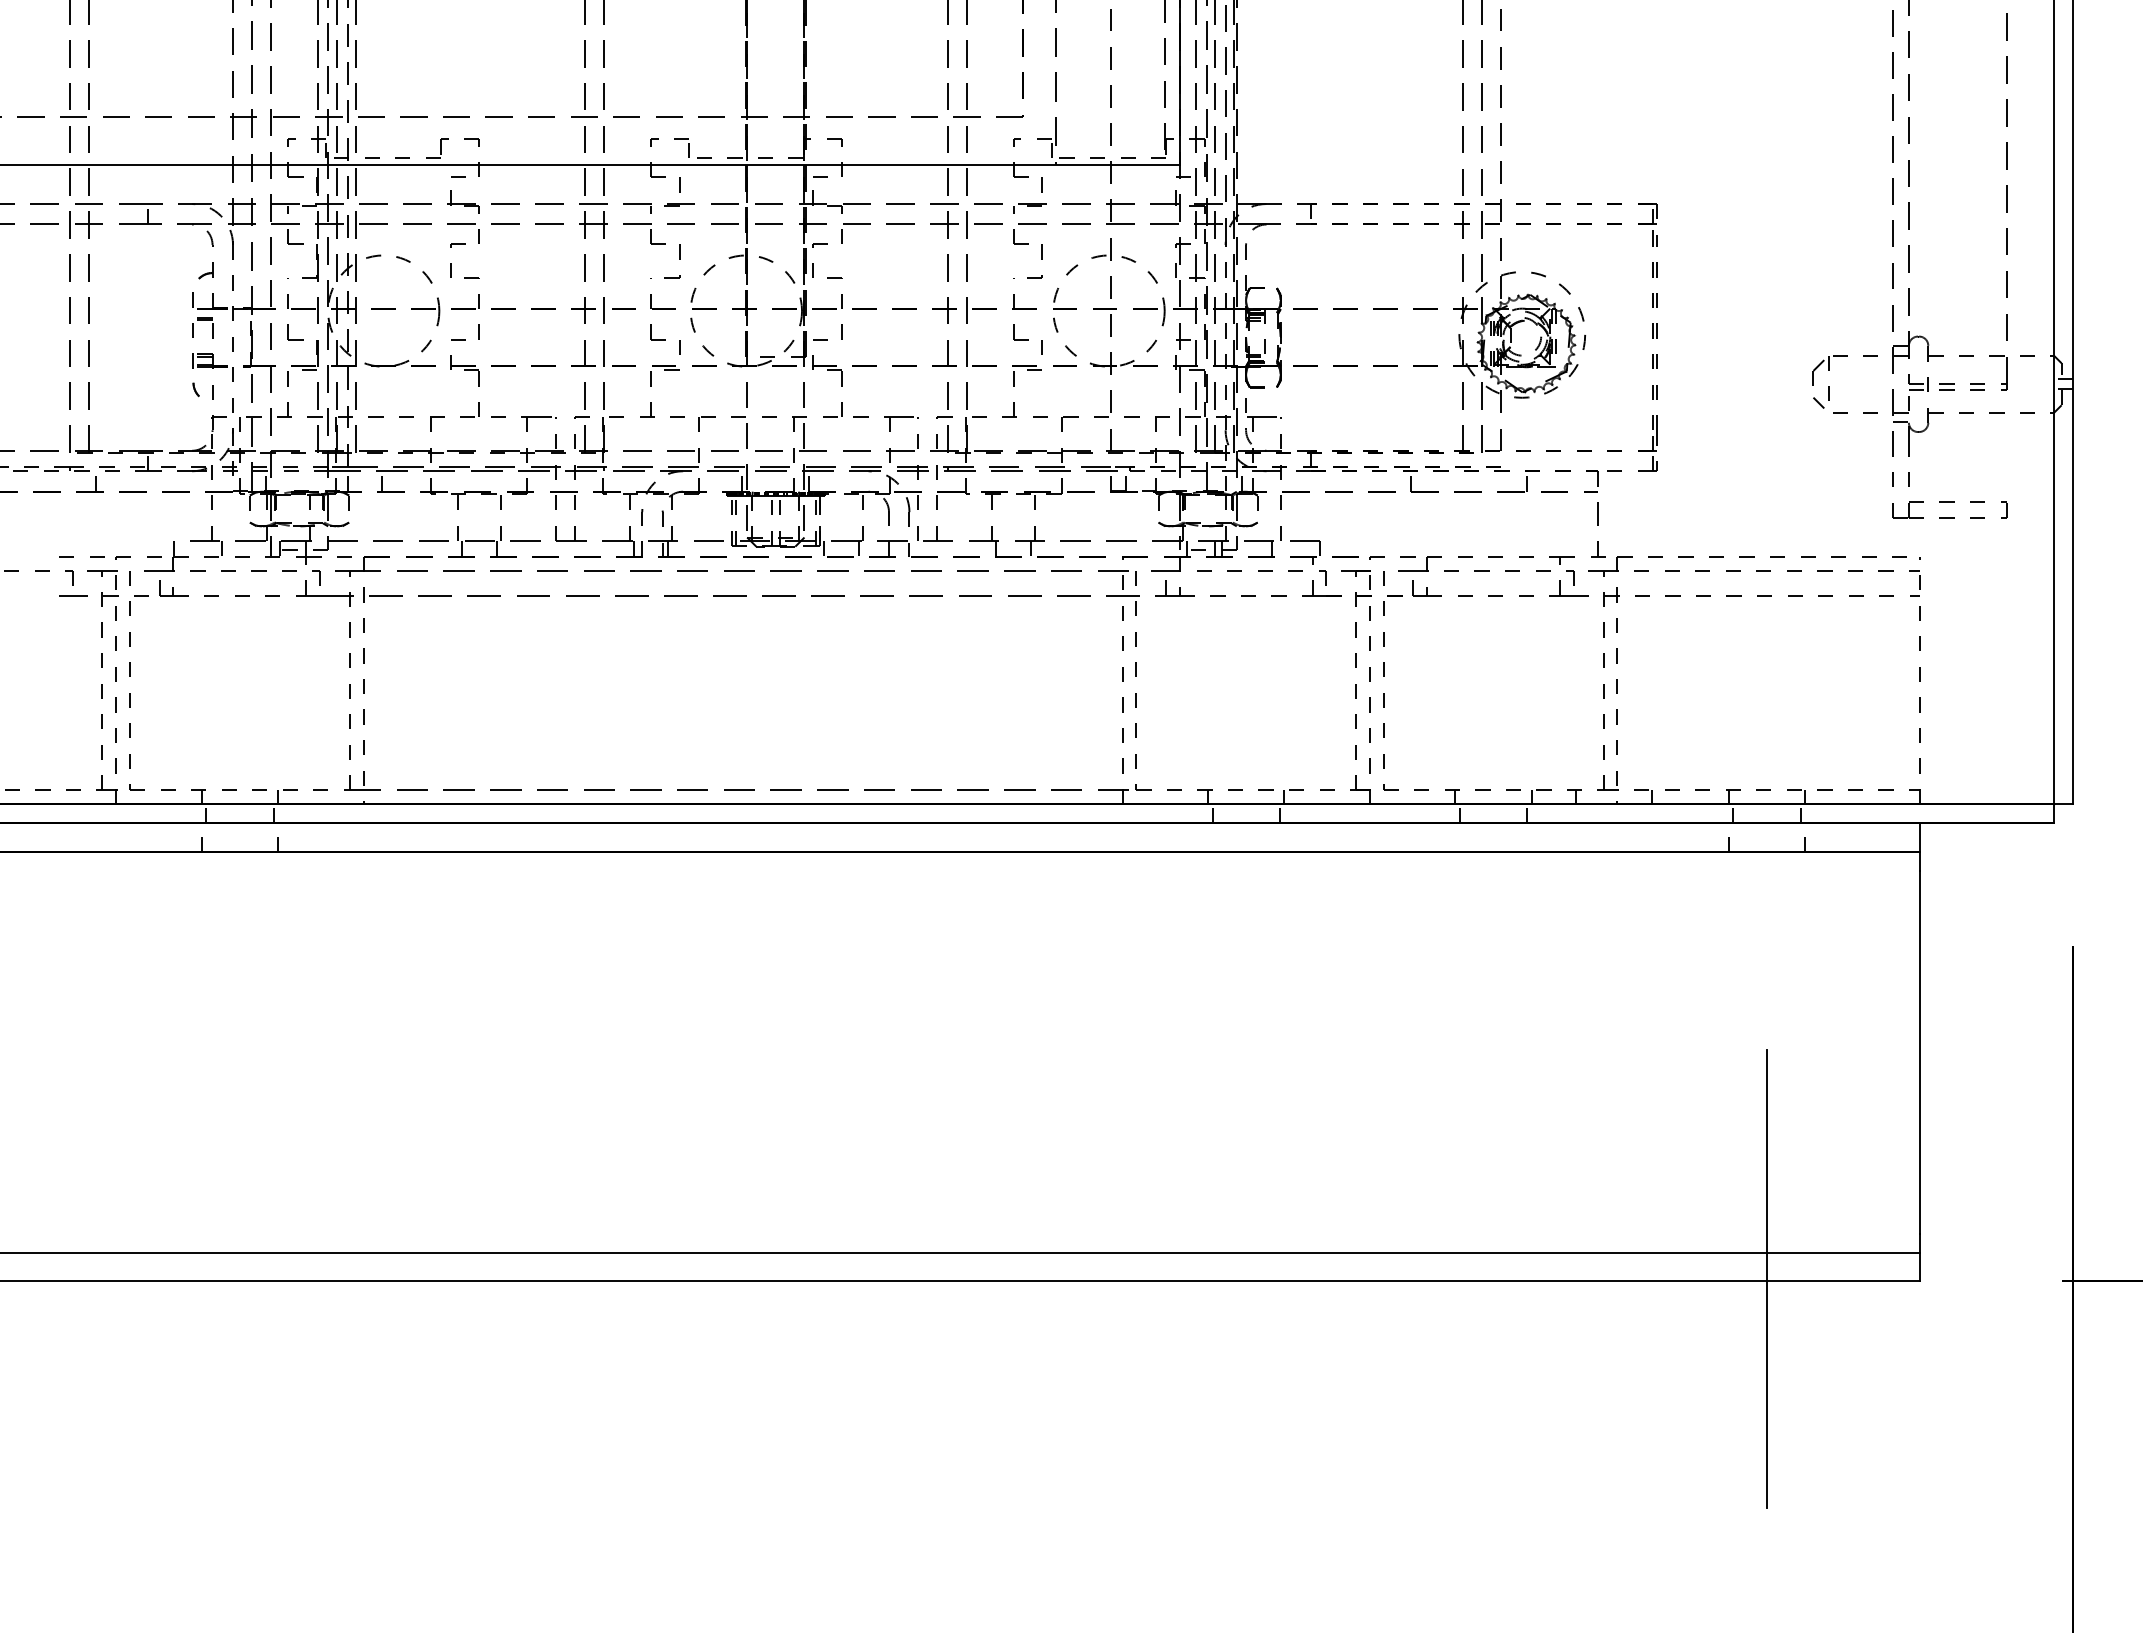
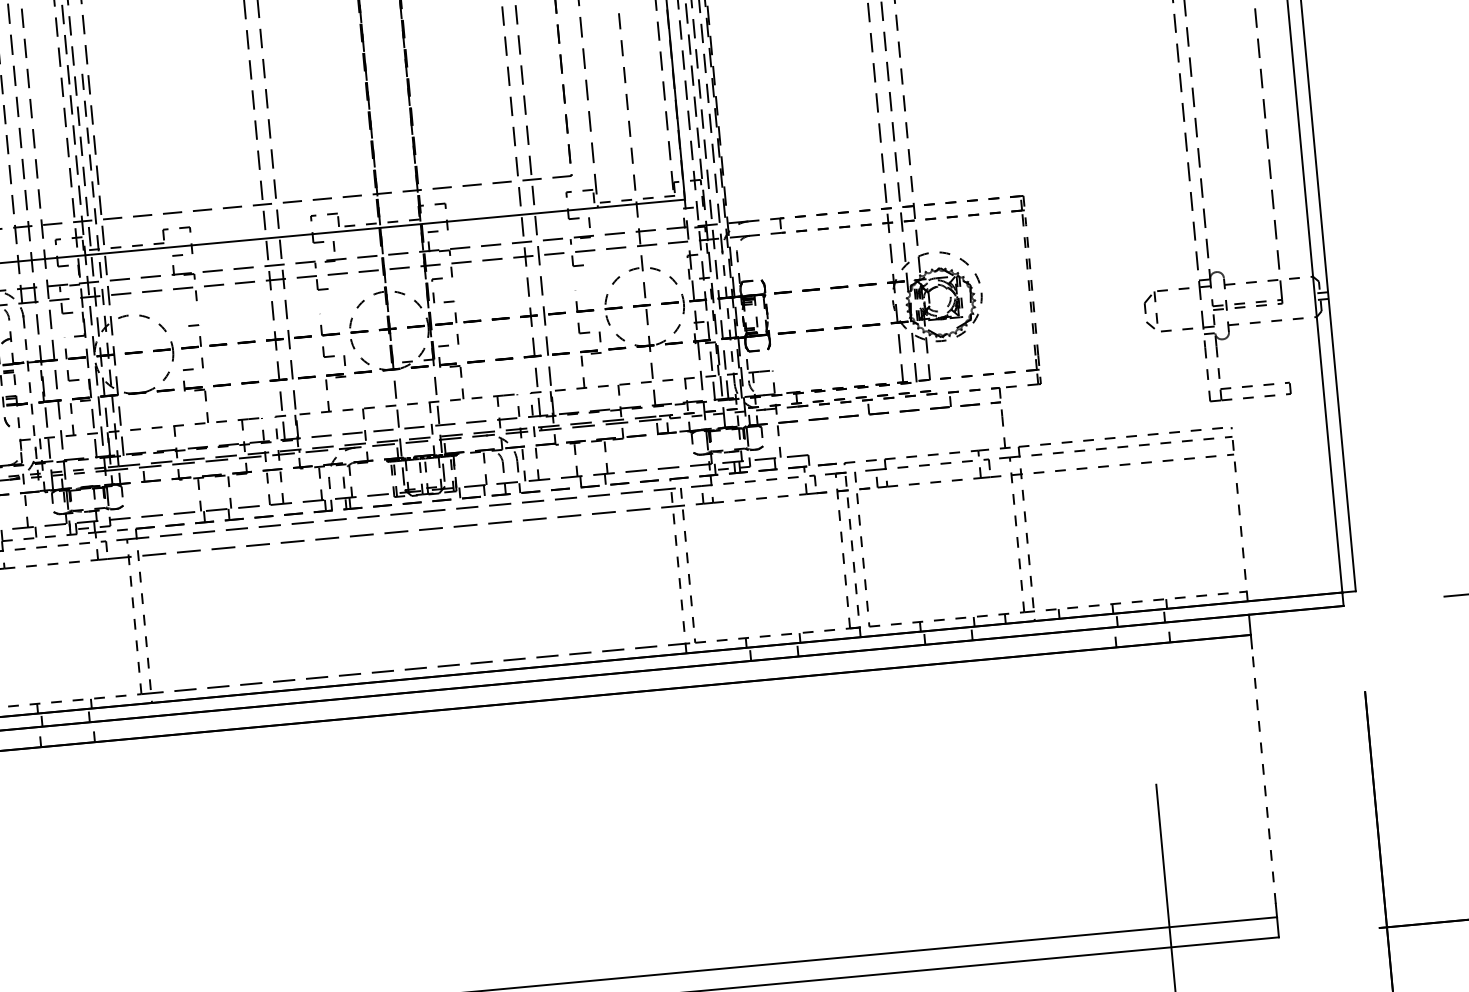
part: (679, 259) -> (338, 298), removed
part: (1041, 259) -> (593, 275), removed
part: (451, 263) -> (178, 316), removed
line: (1919, 1051) -> (1263, 775), solid -> dashed

